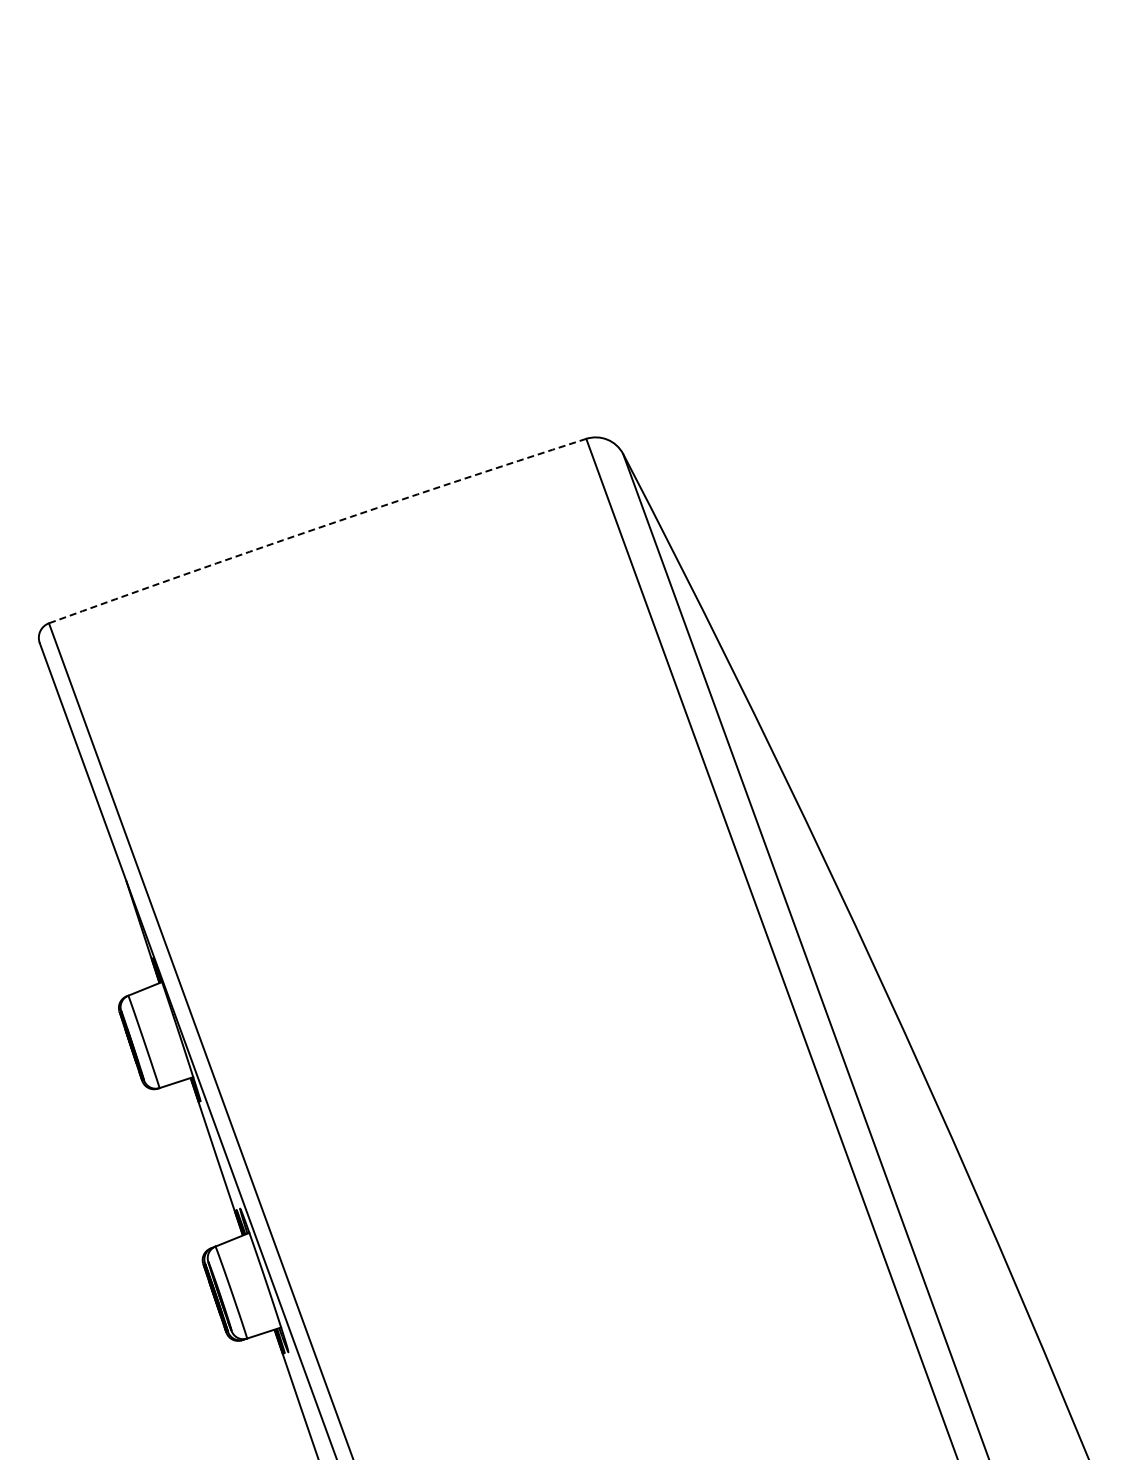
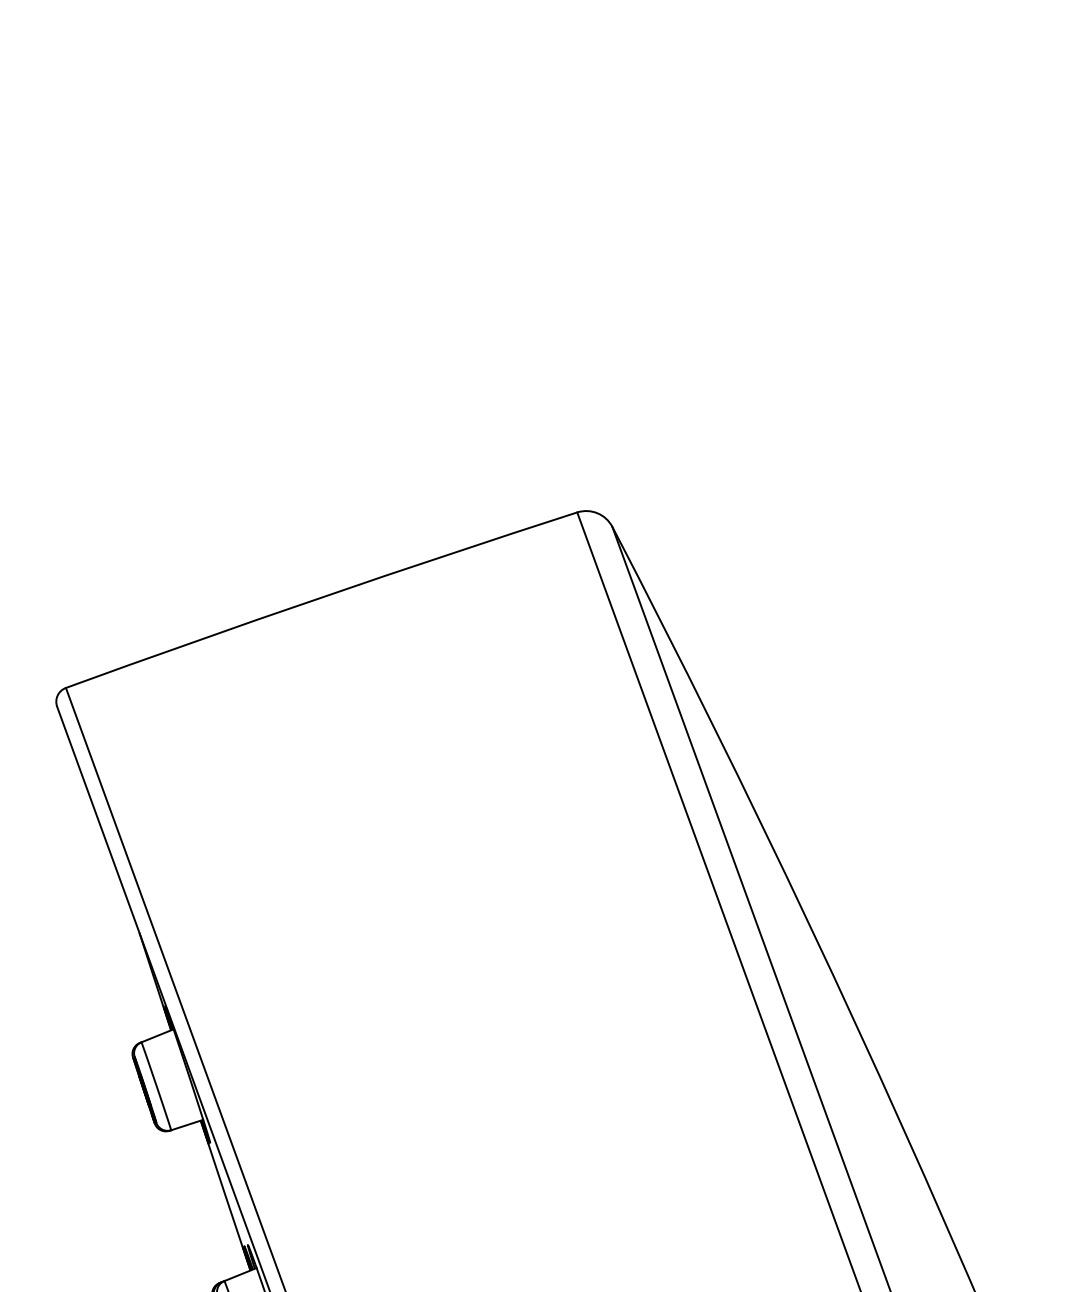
arc: (316, 528) -> (320, 597), dashed -> solid

